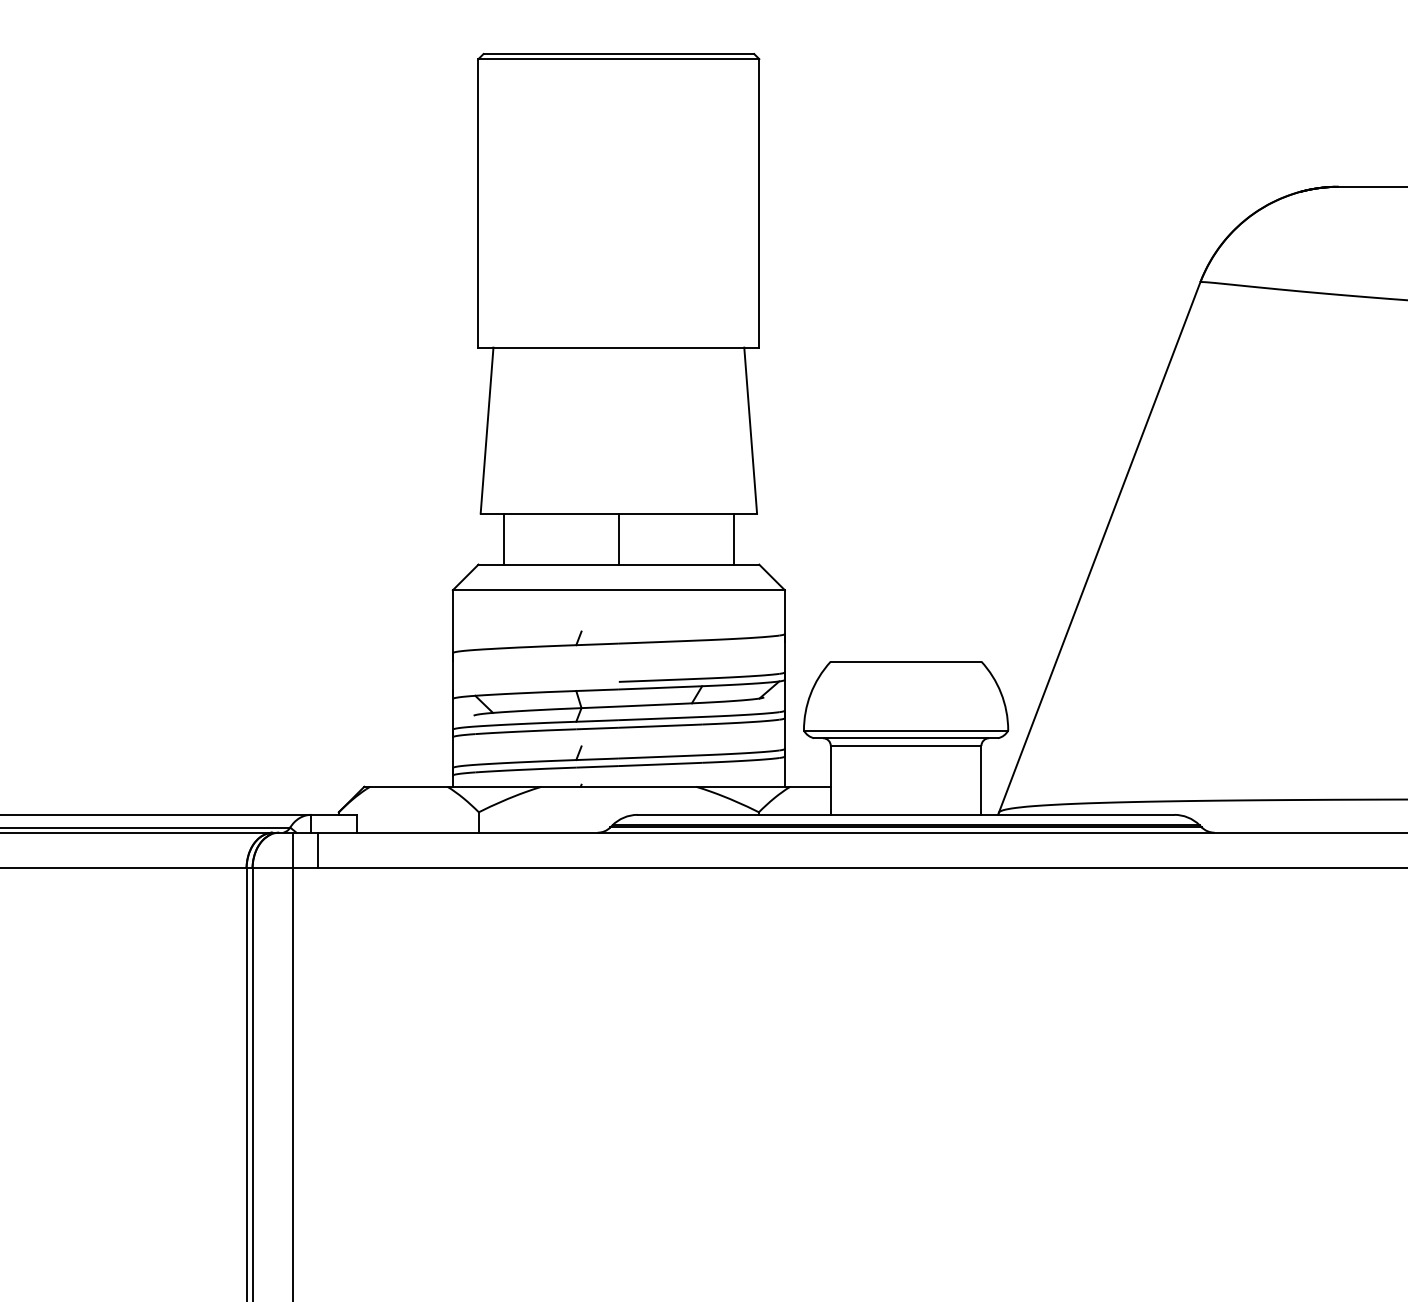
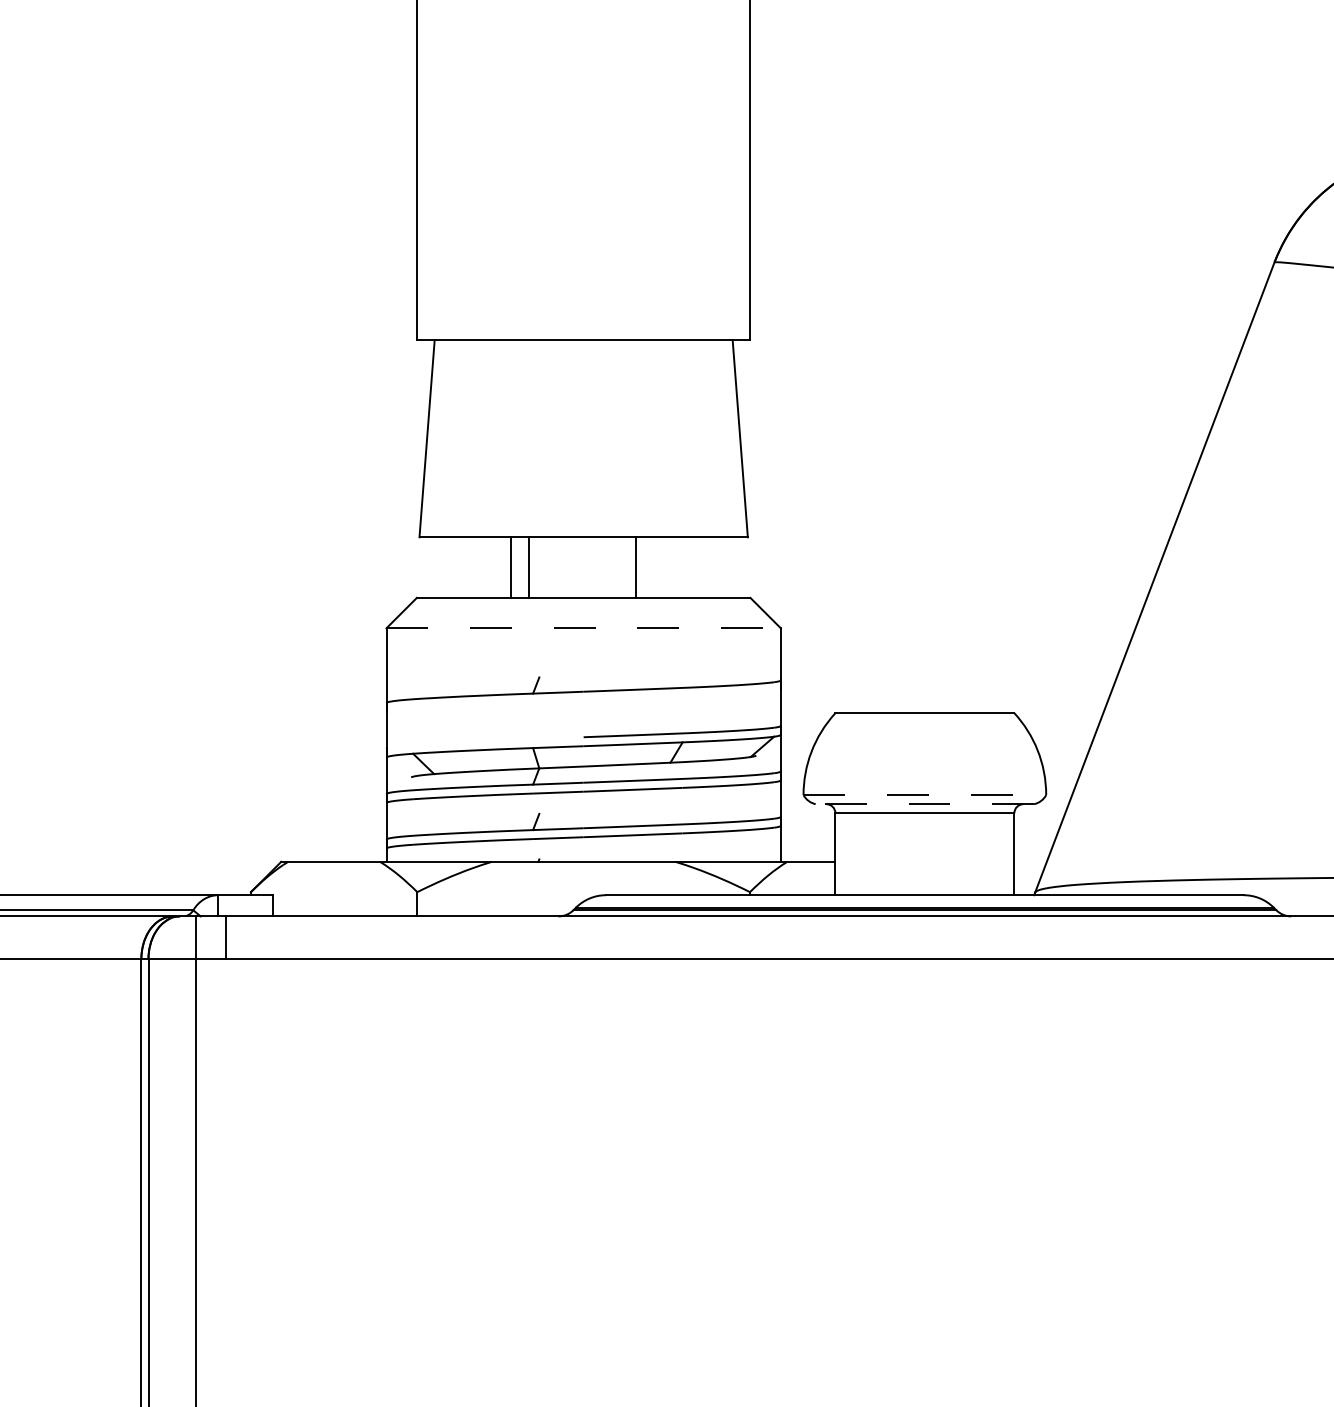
line: (503, 538) -> (510, 566), moved
line: (618, 538) -> (528, 566), moved
line: (733, 538) -> (635, 566), moved
line: (618, 590) -> (583, 628), solid -> dashed
line: (906, 730) -> (925, 794), solid -> dashed
line: (906, 738) -> (925, 804), solid -> dashed

